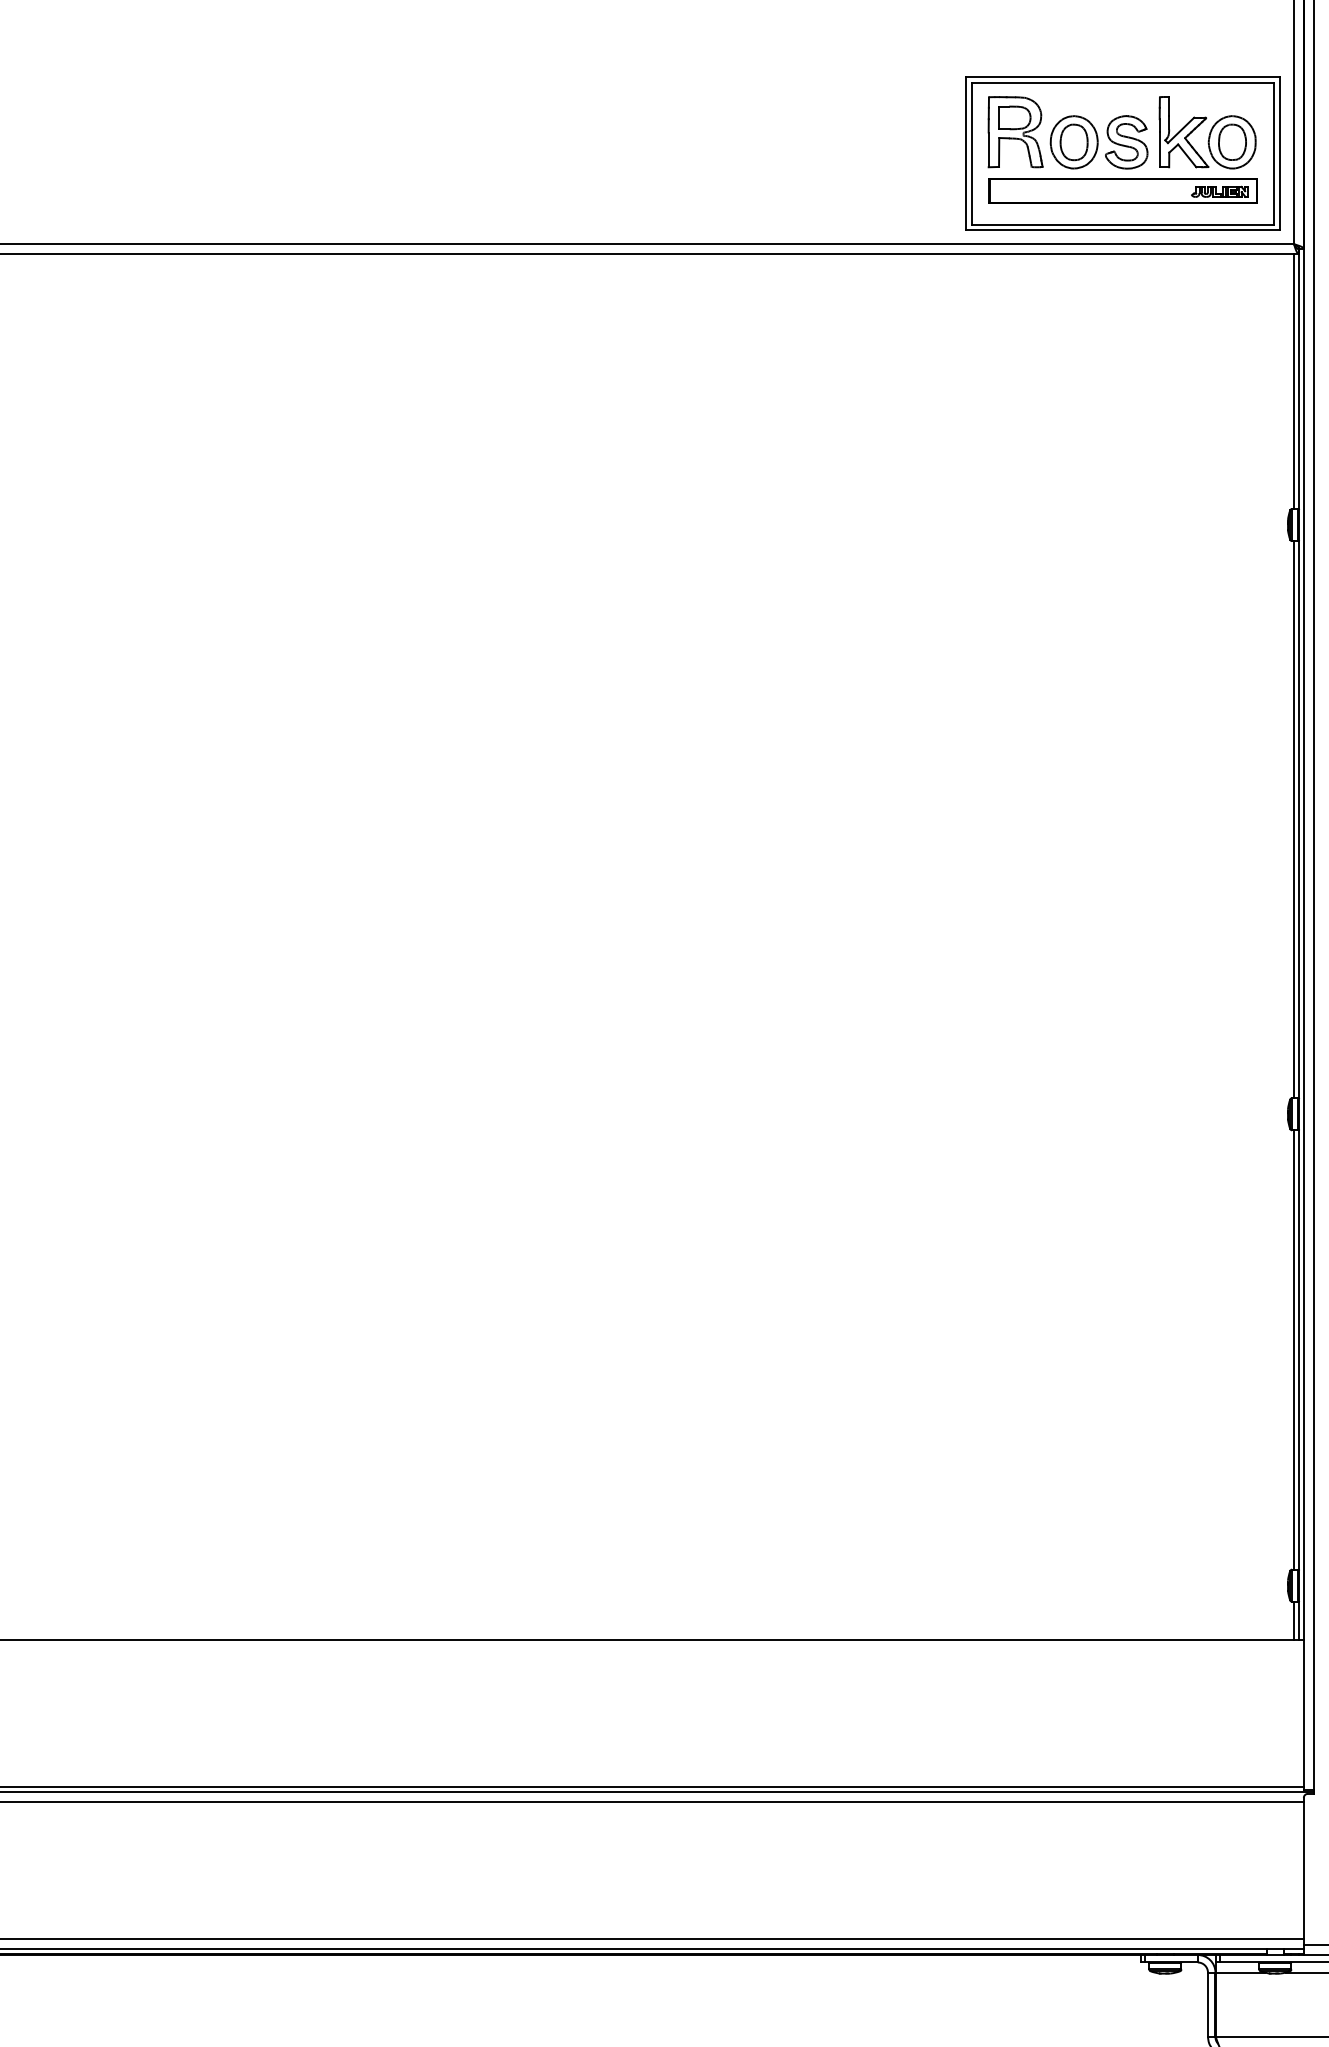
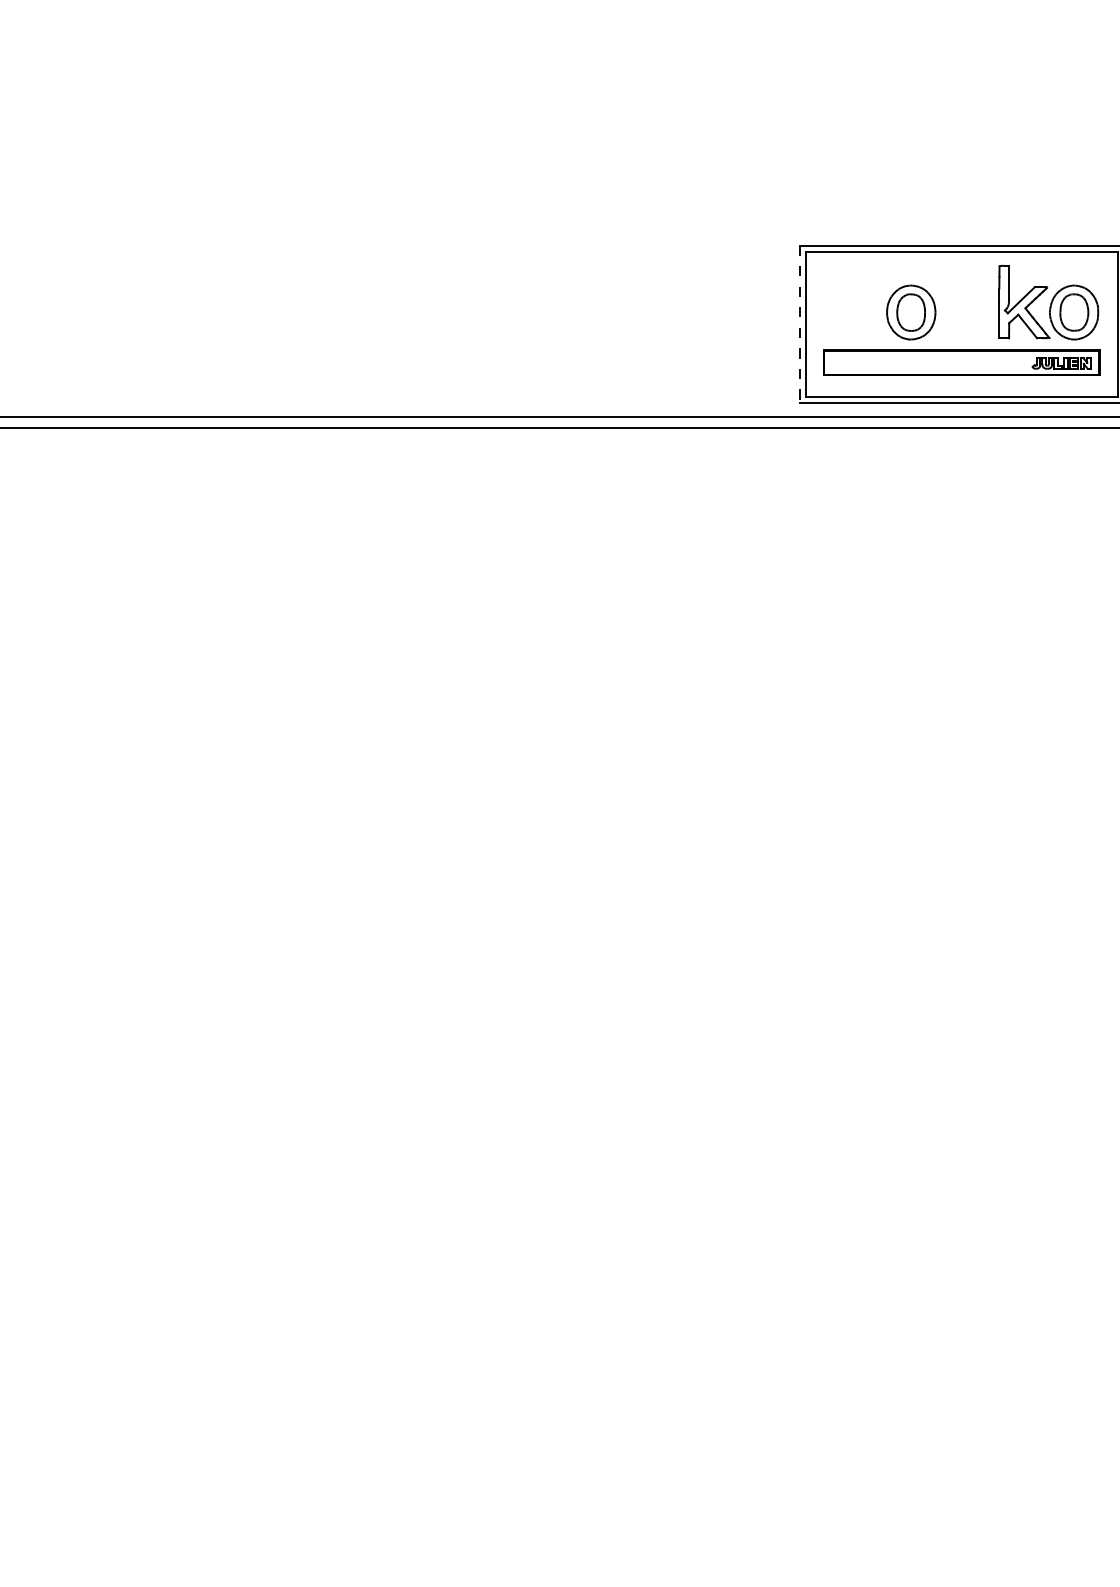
part: (1015, 132) -> (850, 302), removed
part: (1126, 142) -> (965, 312), removed
line: (966, 153) -> (800, 324), solid -> dashed

